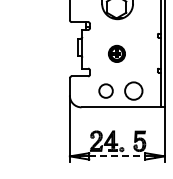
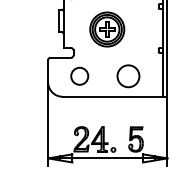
part: (116, 53) -> (106, 29), size x1.67
circle: (105, 90) -> (79, 75), moved
line: (117, 156) -> (107, 158), dashed -> solid

